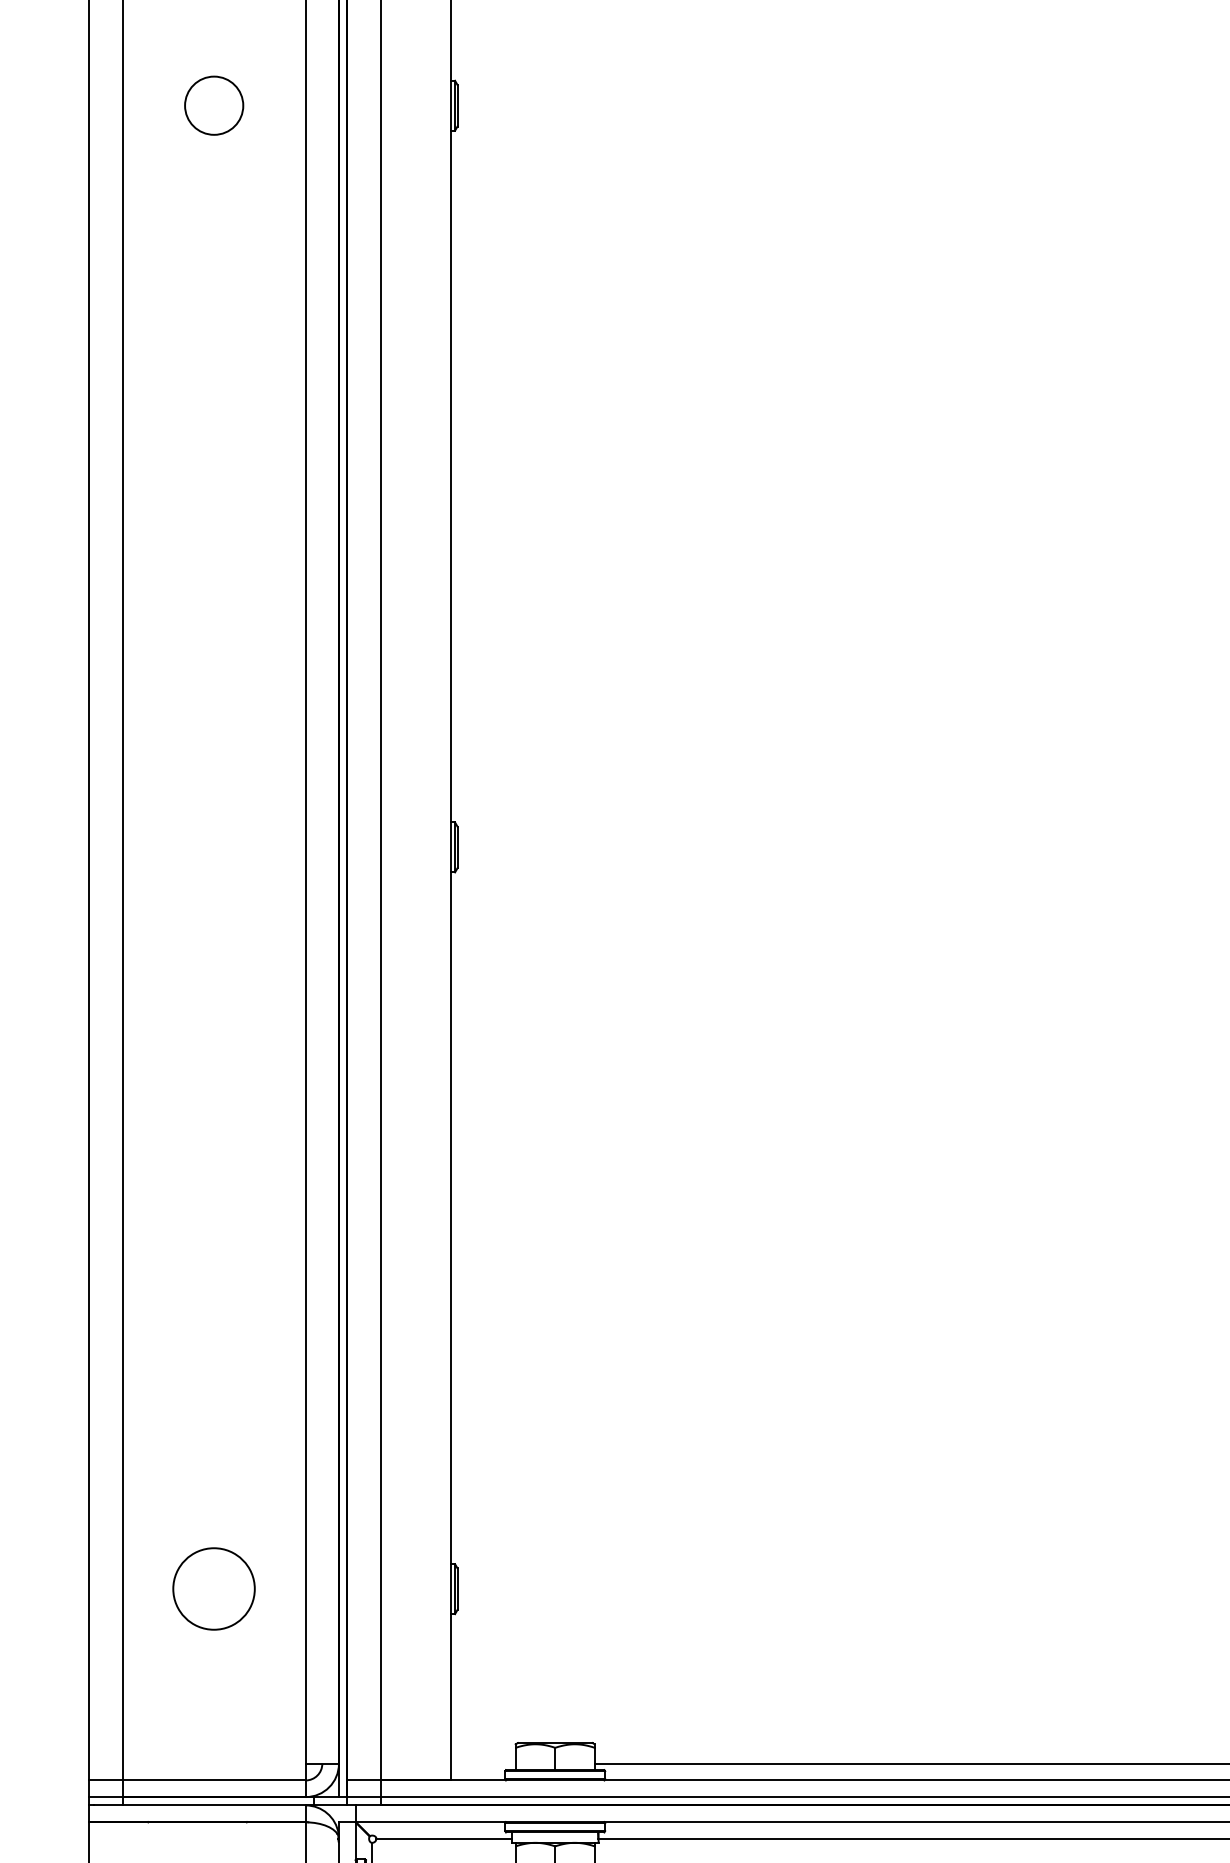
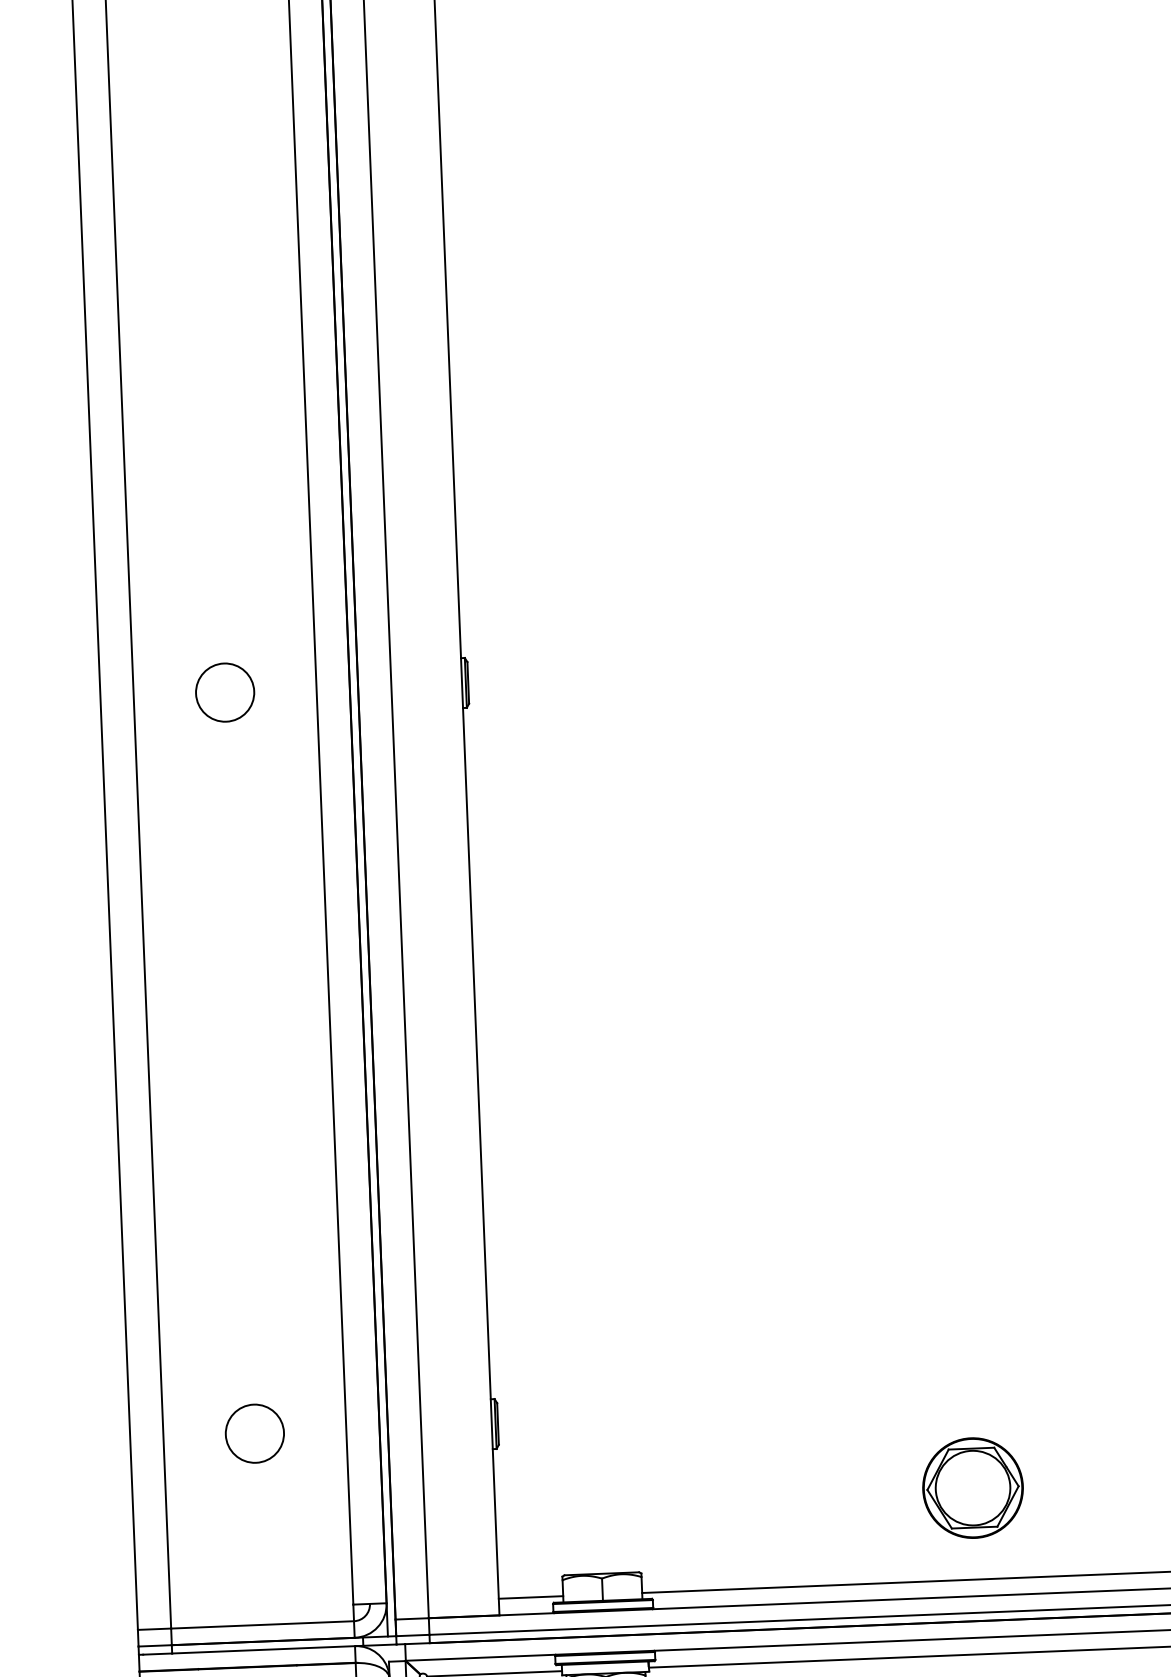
circle: (214, 847) -> (225, 692), added
circle: (214, 1589) -> (255, 1434), size x0.71
part: (929, 1672) -> (973, 1488), added
line: (483, 1763) -> (531, 1597), added

